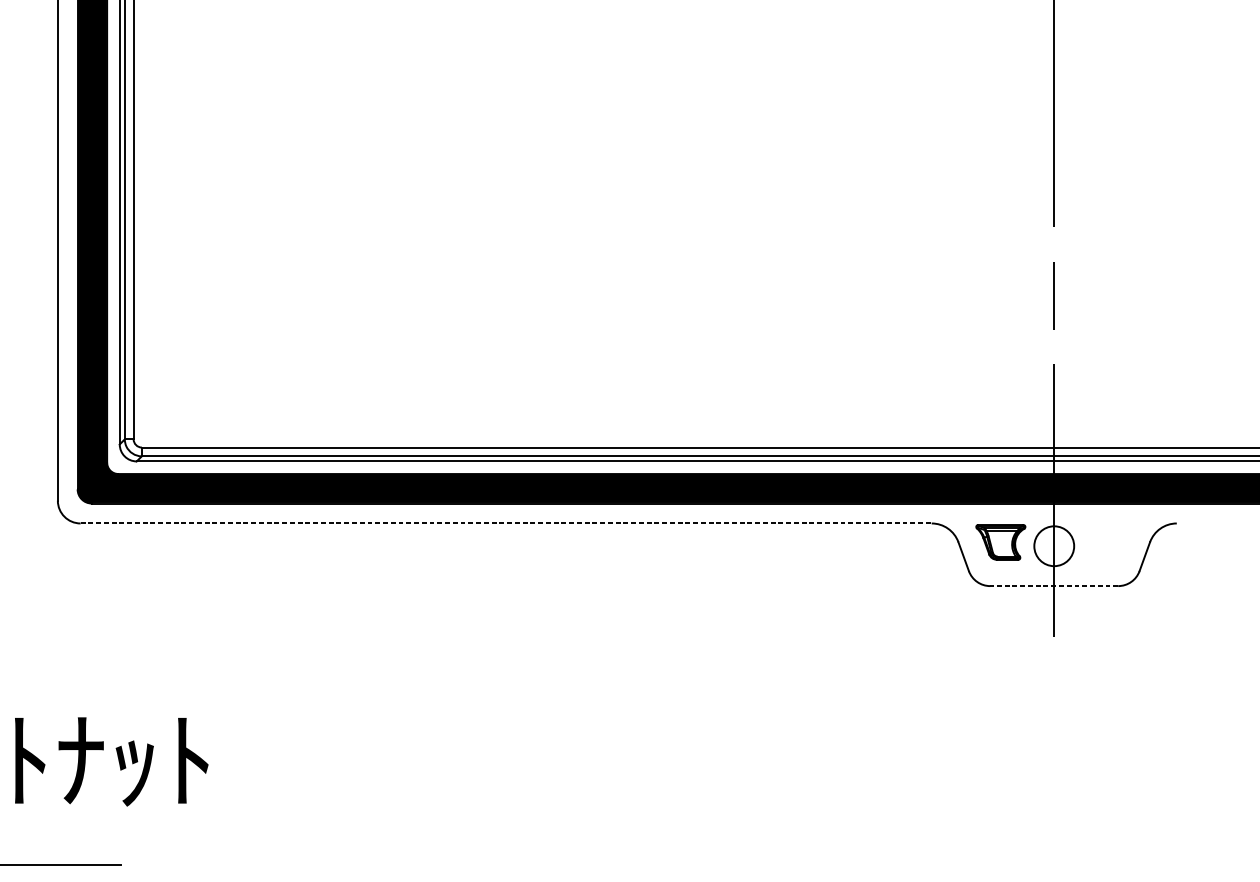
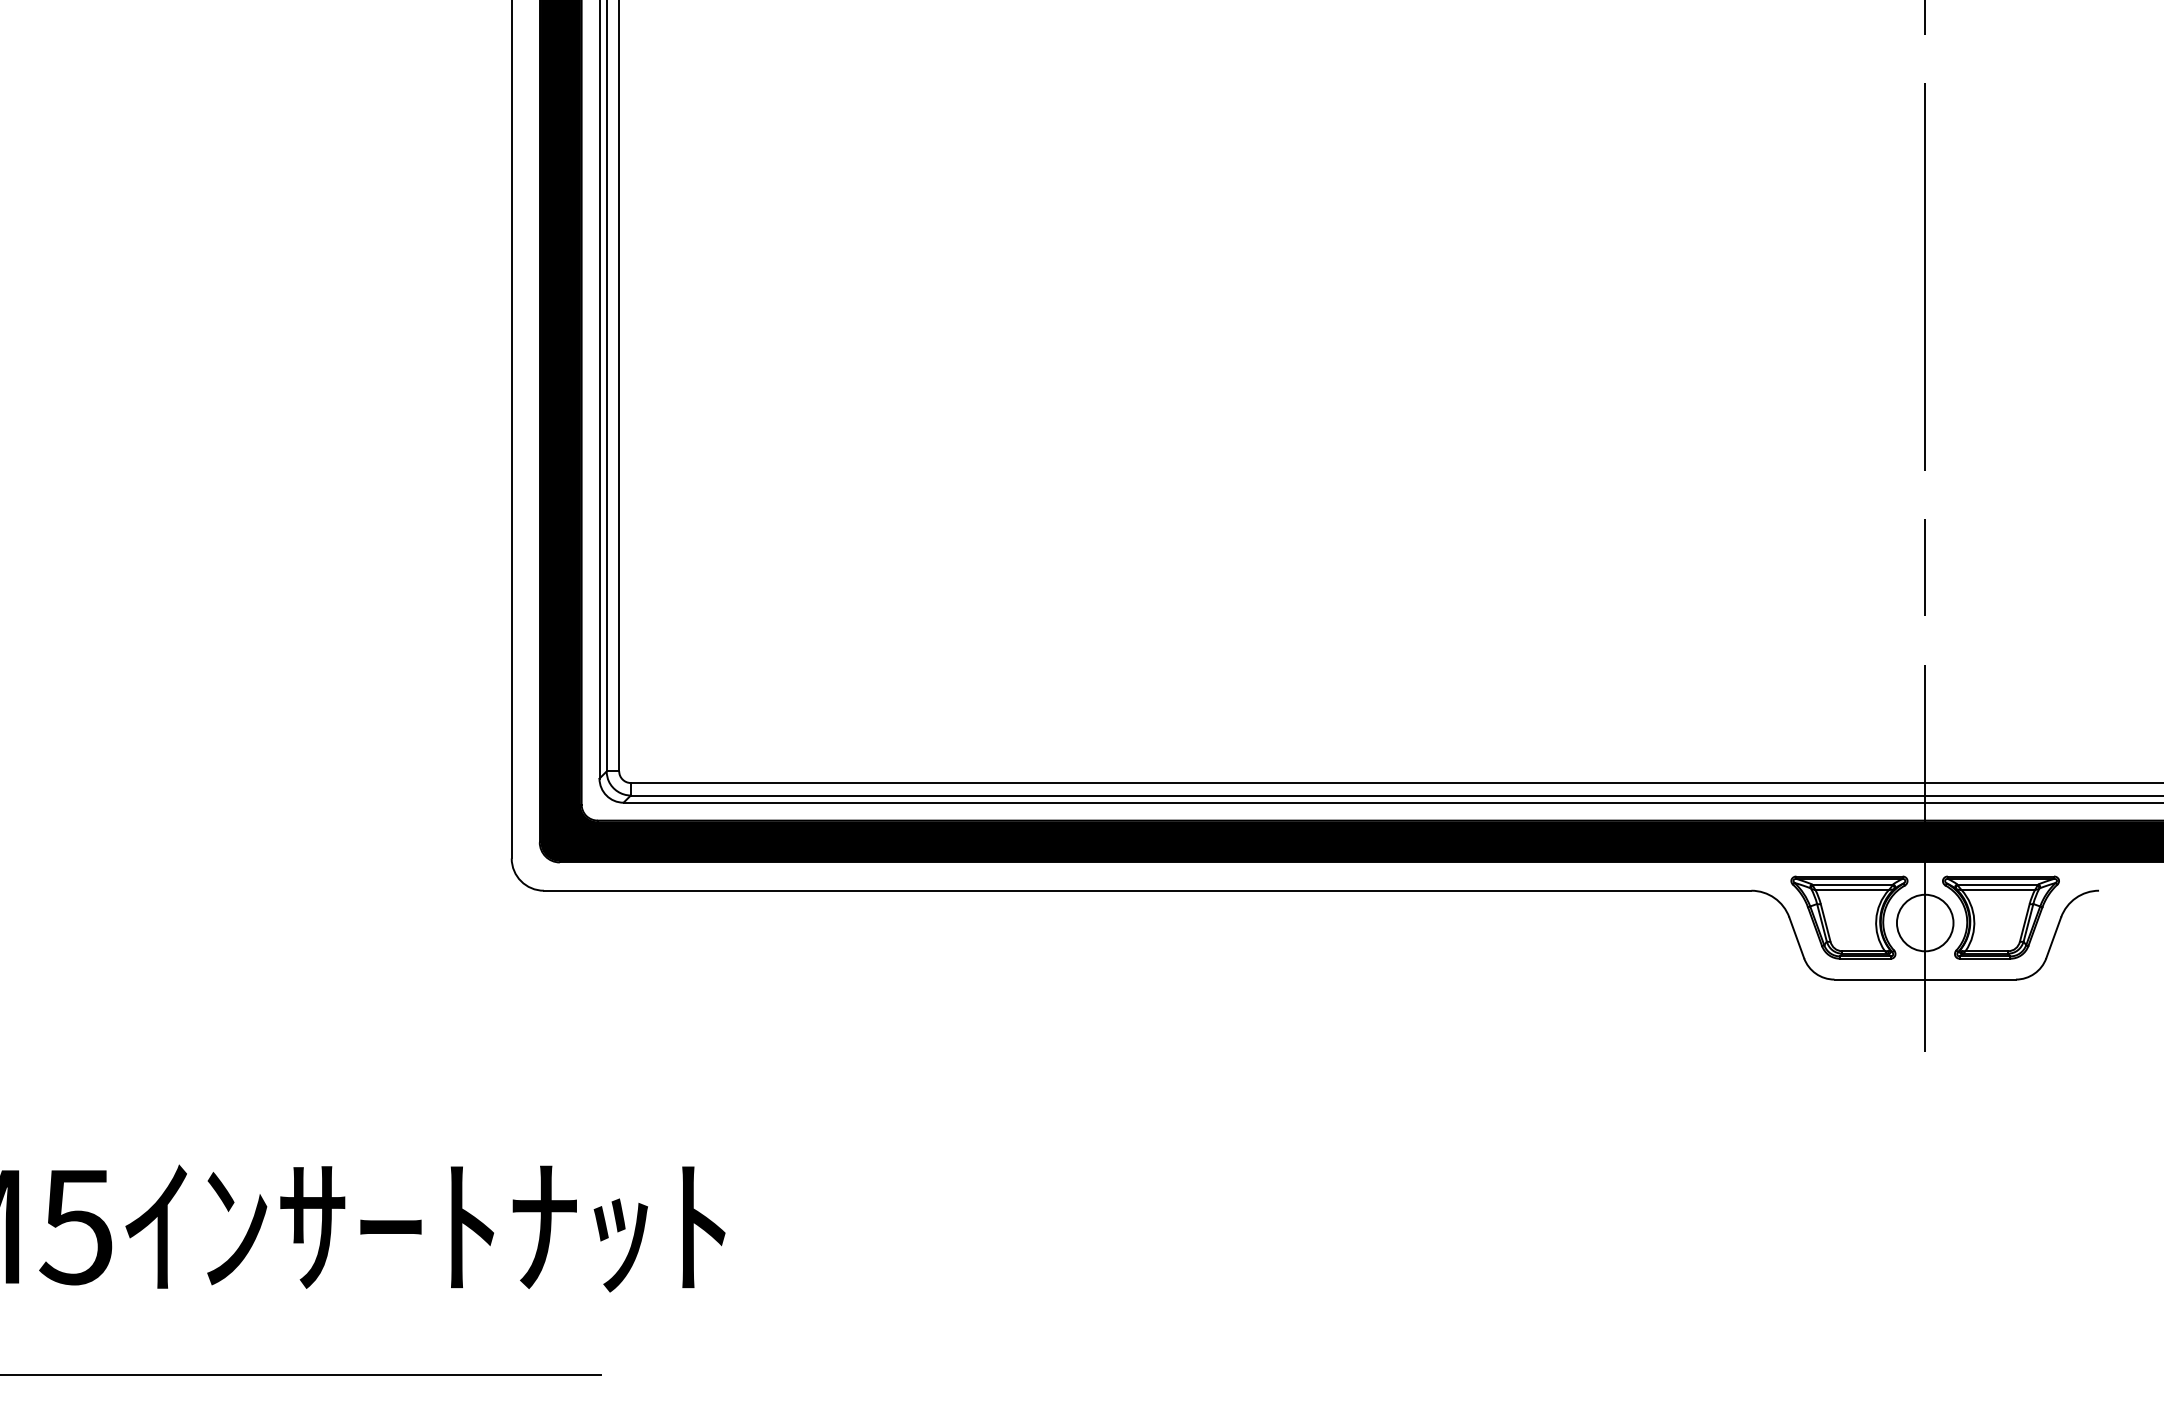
line: (506, 523) -> (1147, 890), dashed -> solid
part: (1000, 542) -> (1849, 917), size x1.67
part: (1107, 542) -> (2000, 917), added
line: (1054, 586) -> (1925, 979), dashed -> solid

